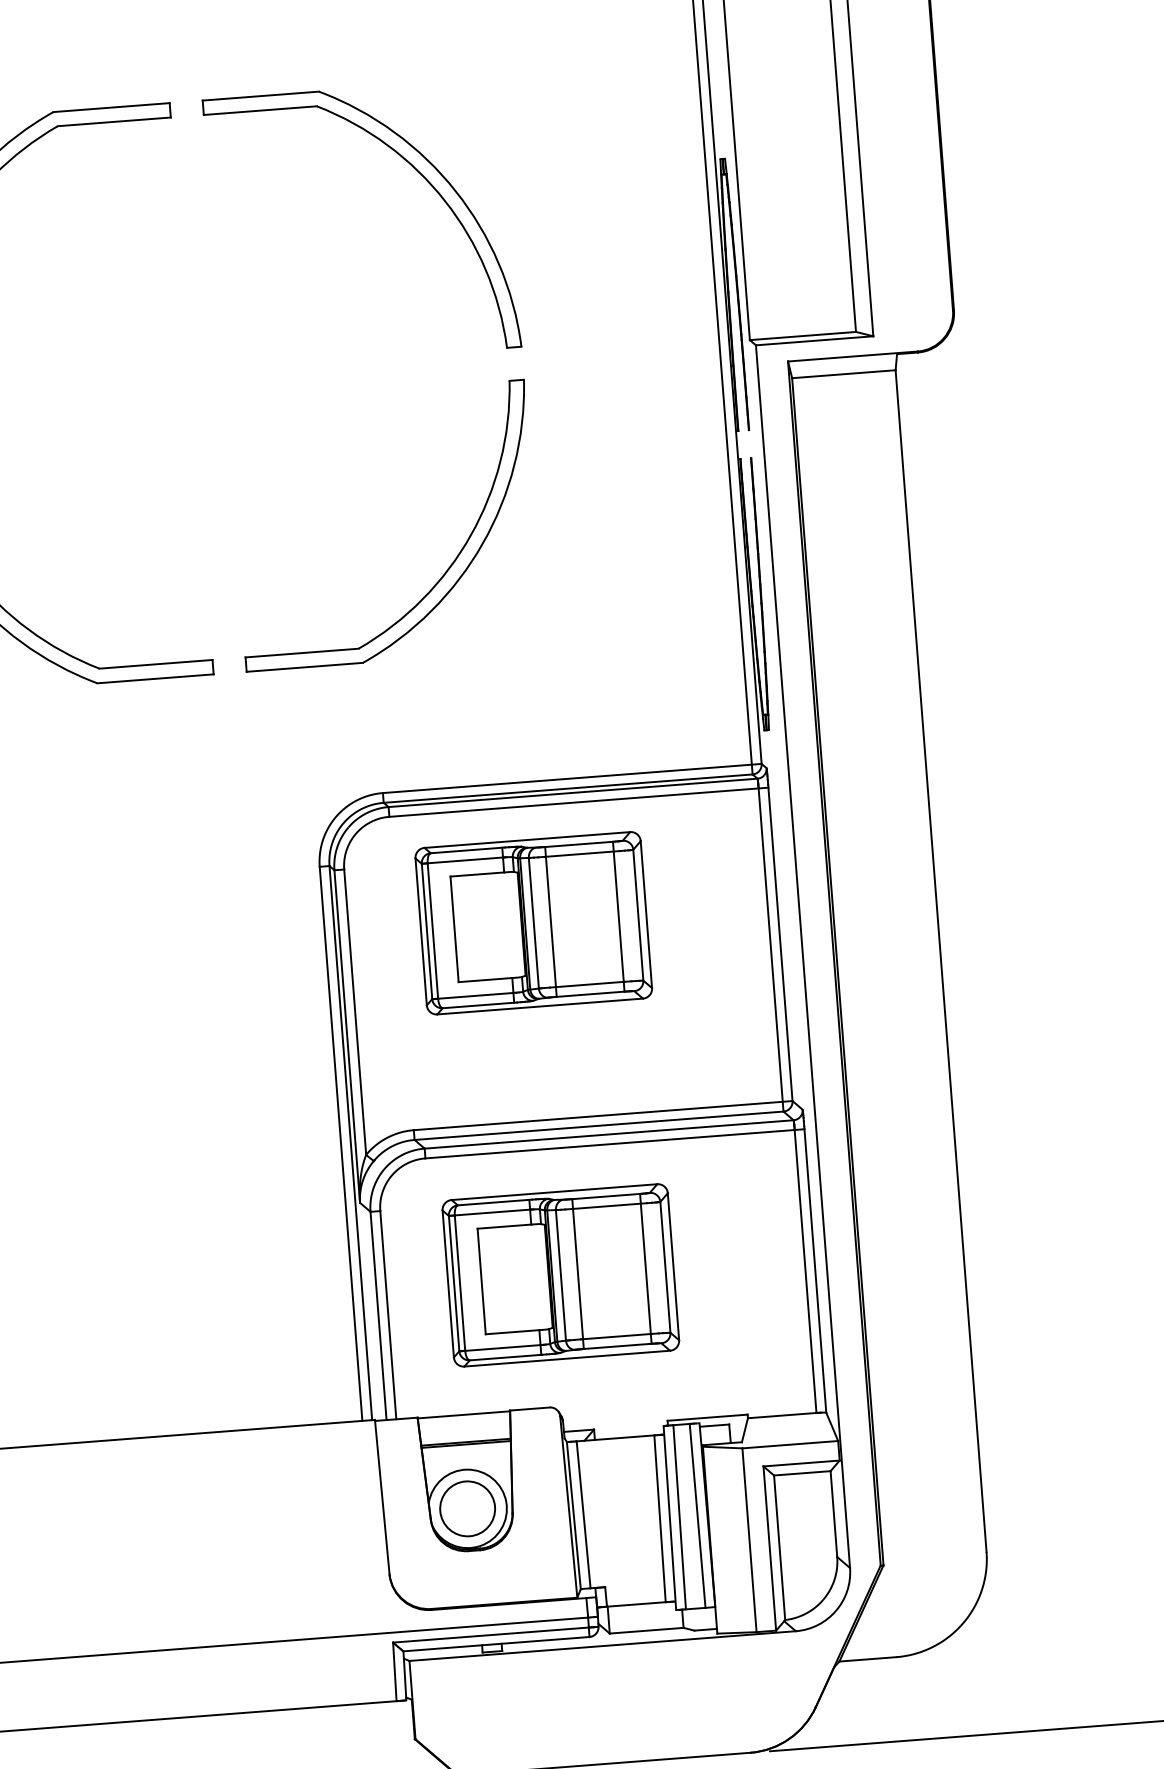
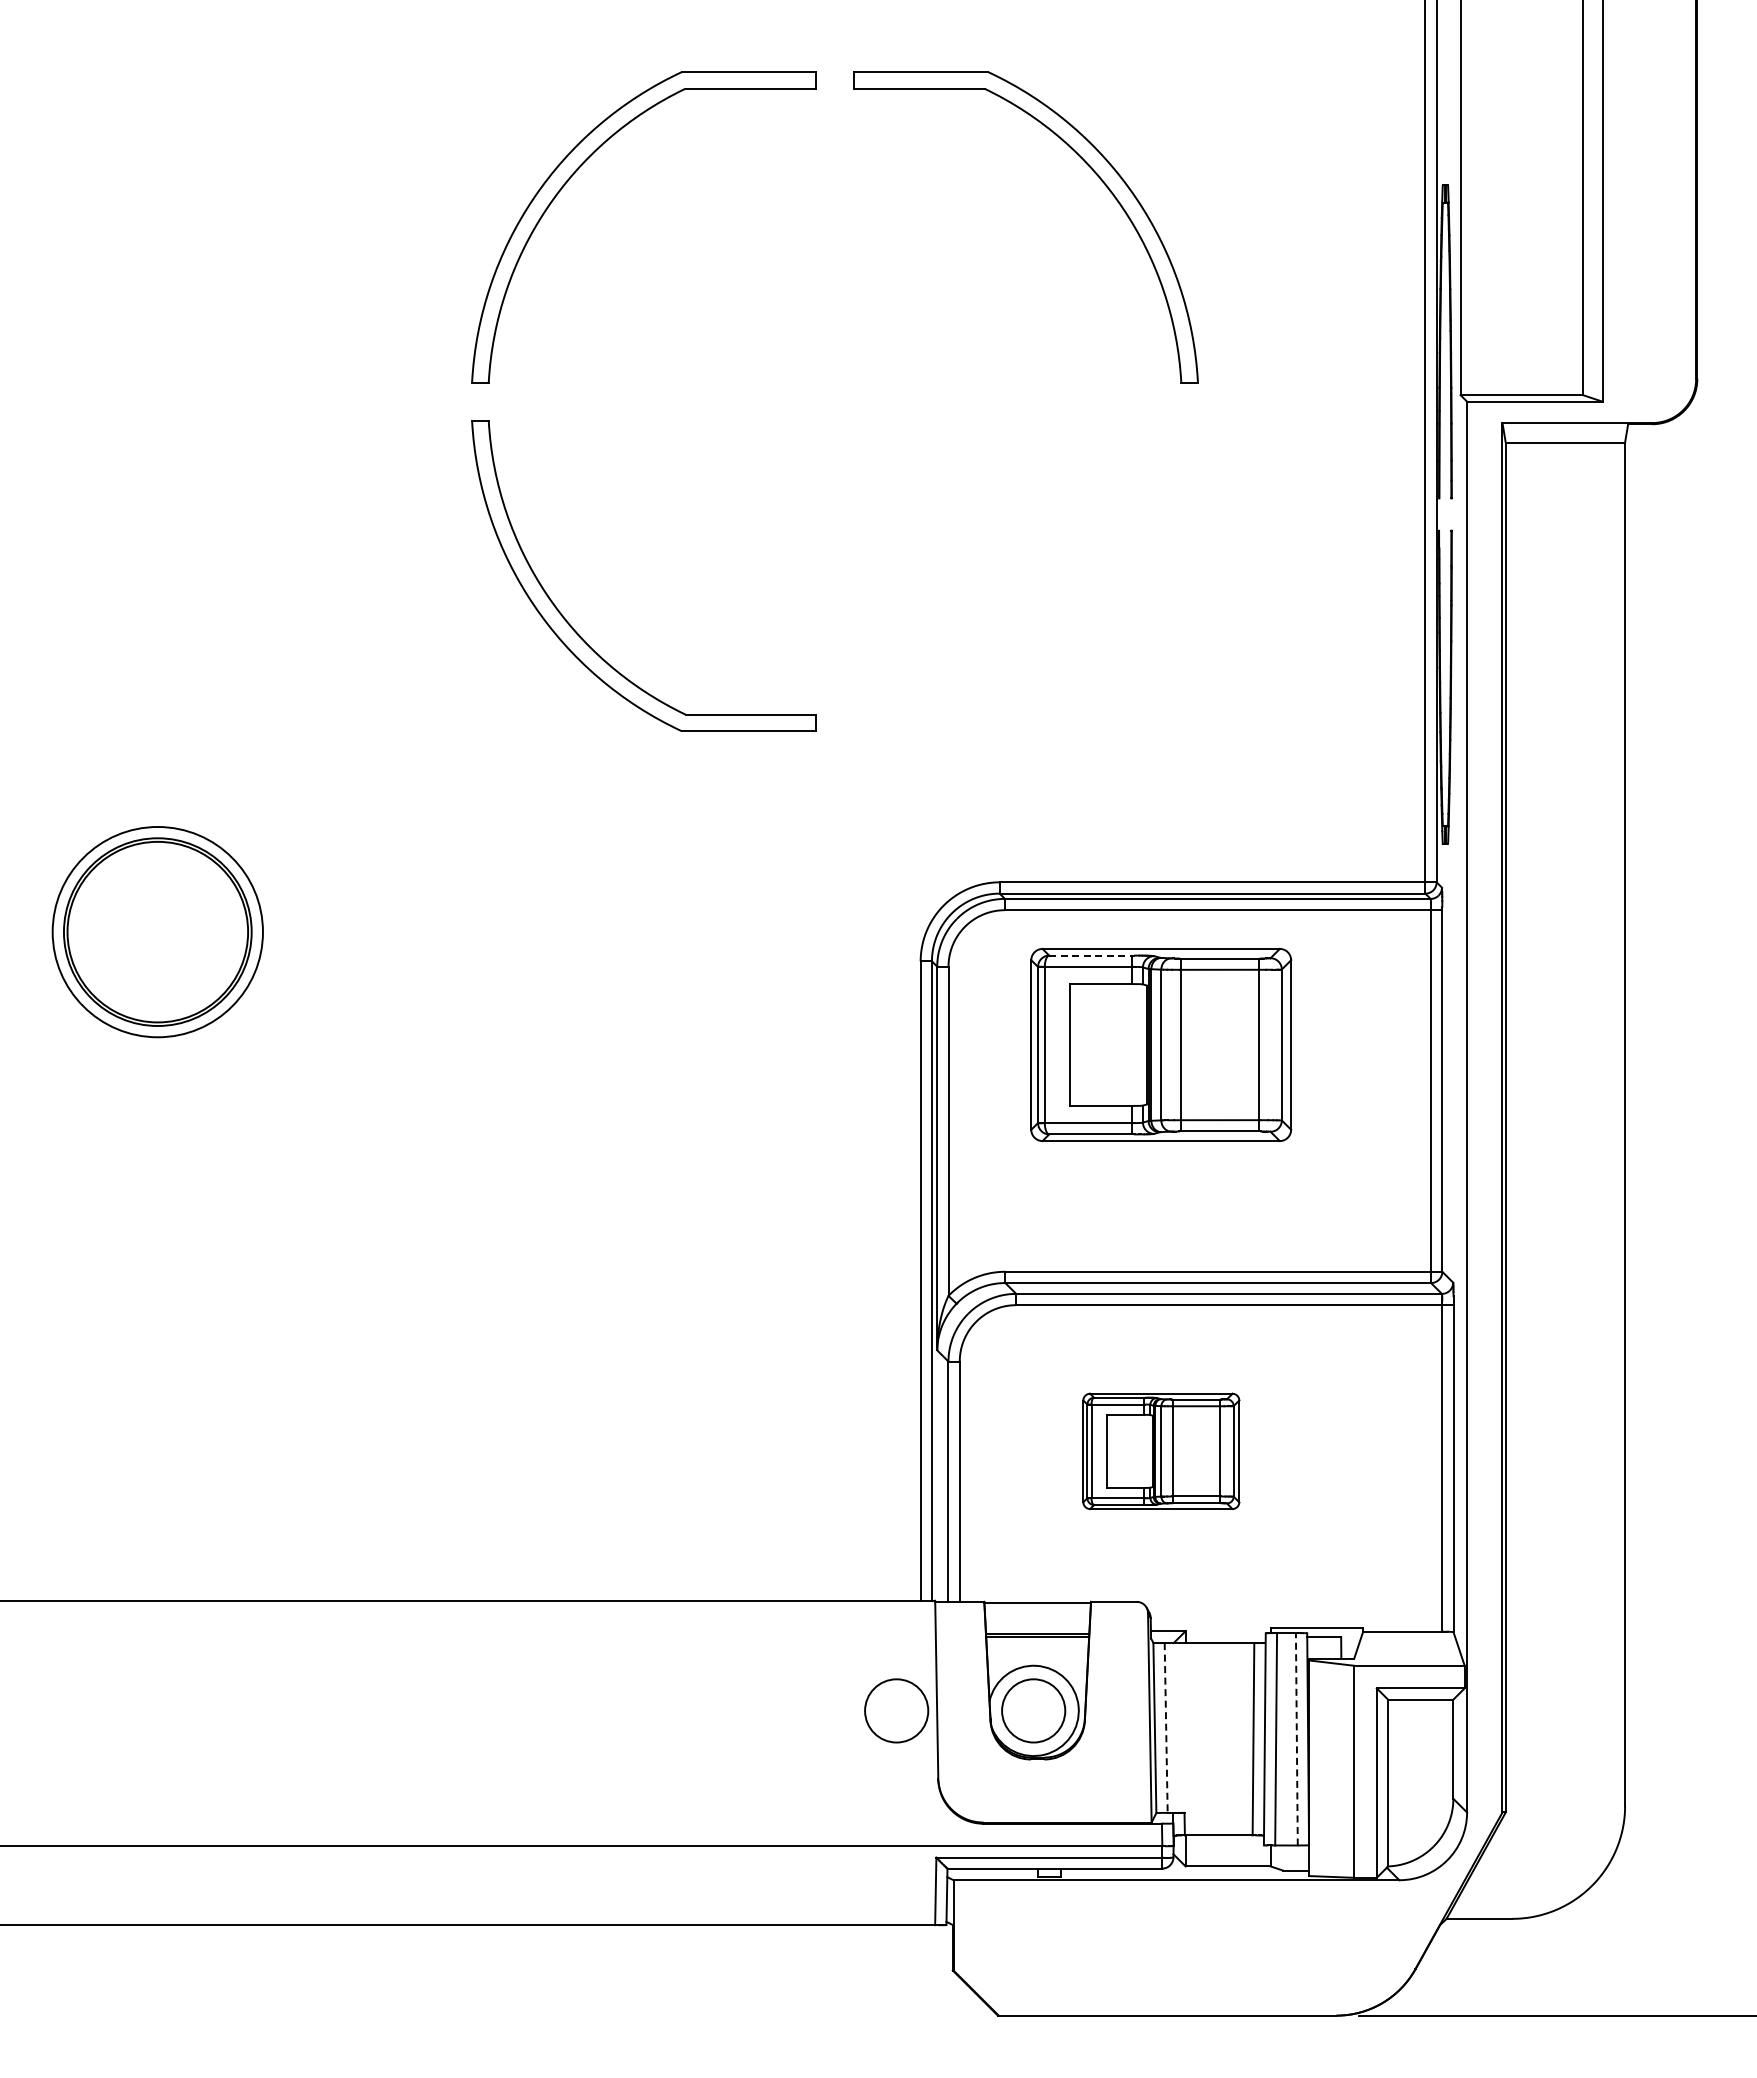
part: (442, 575) -> (1087, 637), removed
line: (468, 850) -> (1092, 955), solid -> dashed
part: (561, 1275) -> (1161, 1451), size x0.6
line: (583, 1514) -> (1166, 1727), solid -> dashed
line: (697, 1515) -> (1296, 1738), solid -> dashed
circle: (348, 1517) -> (896, 1710), added

